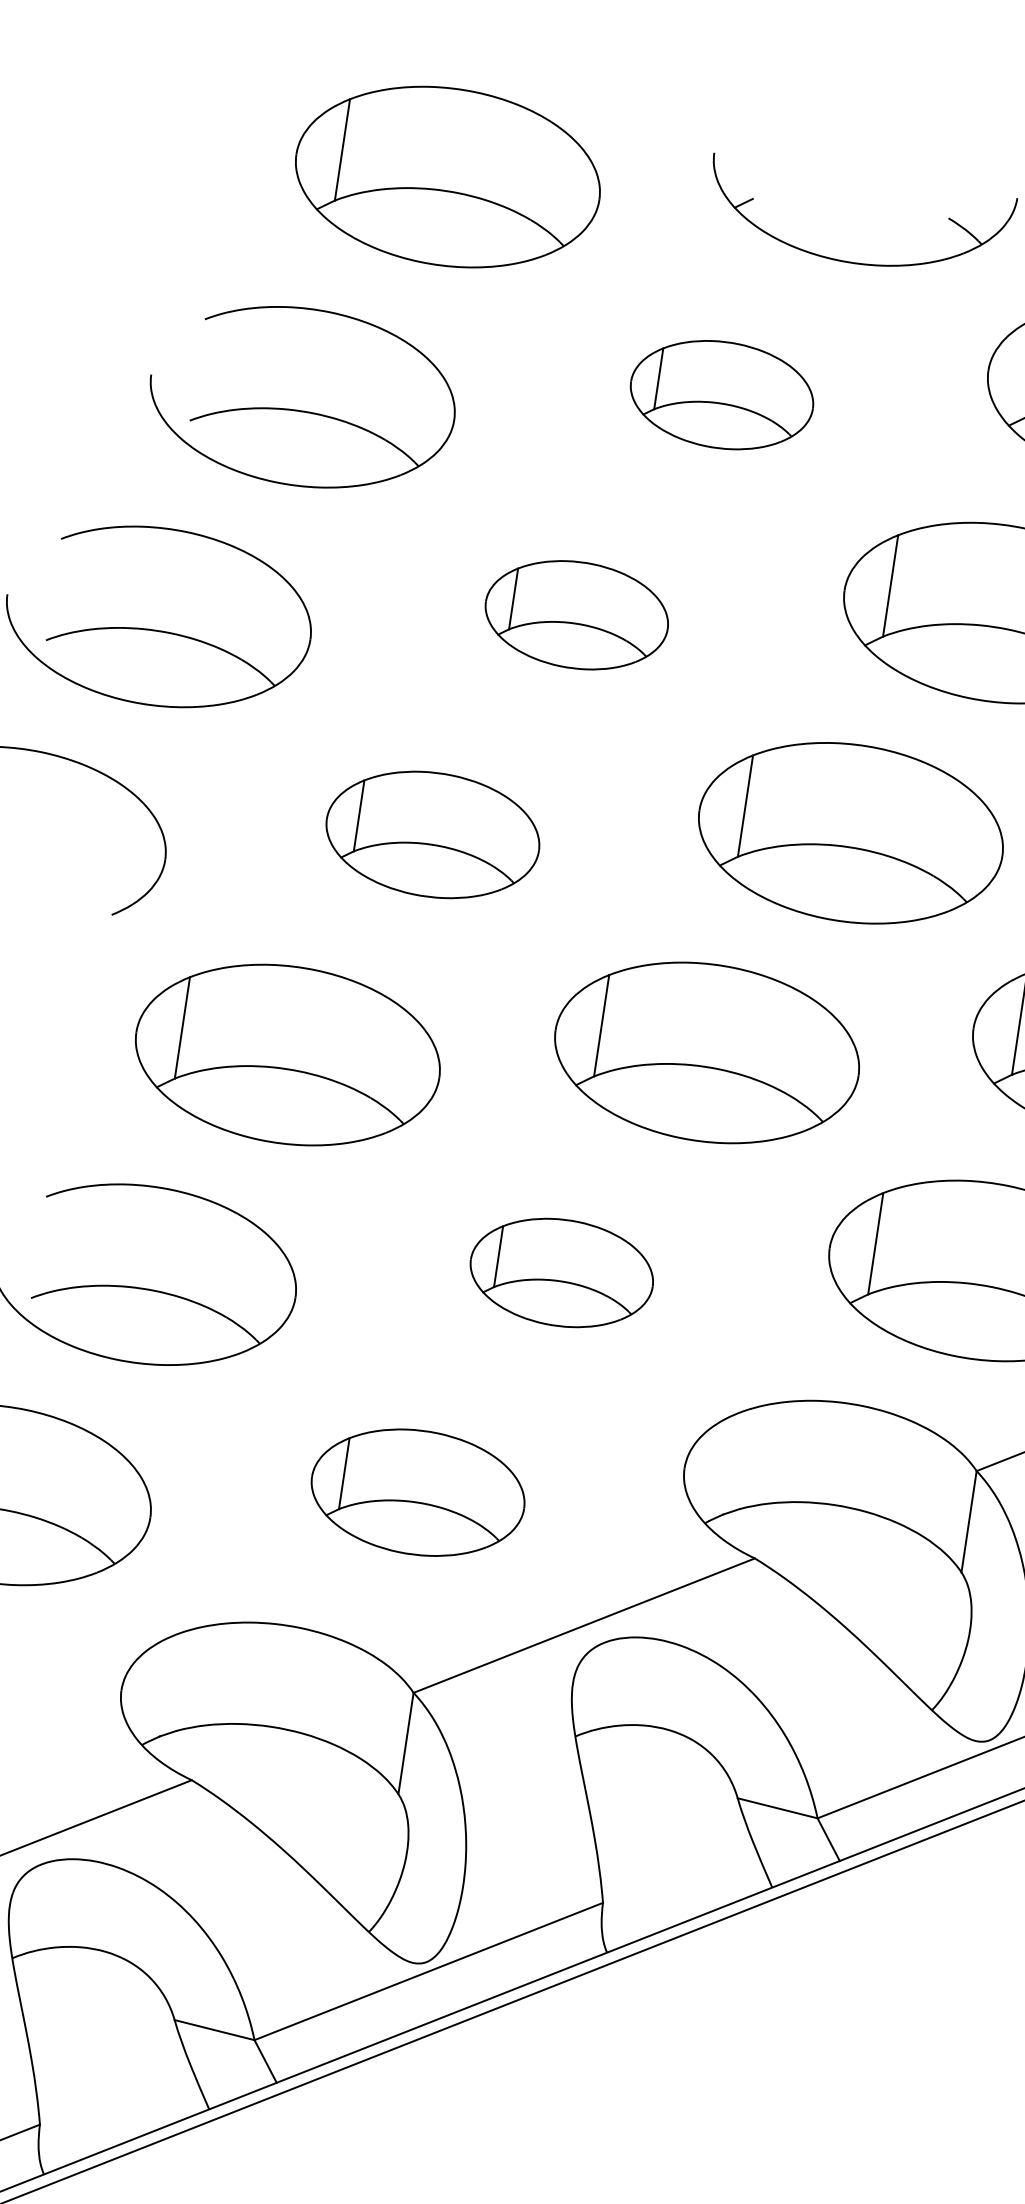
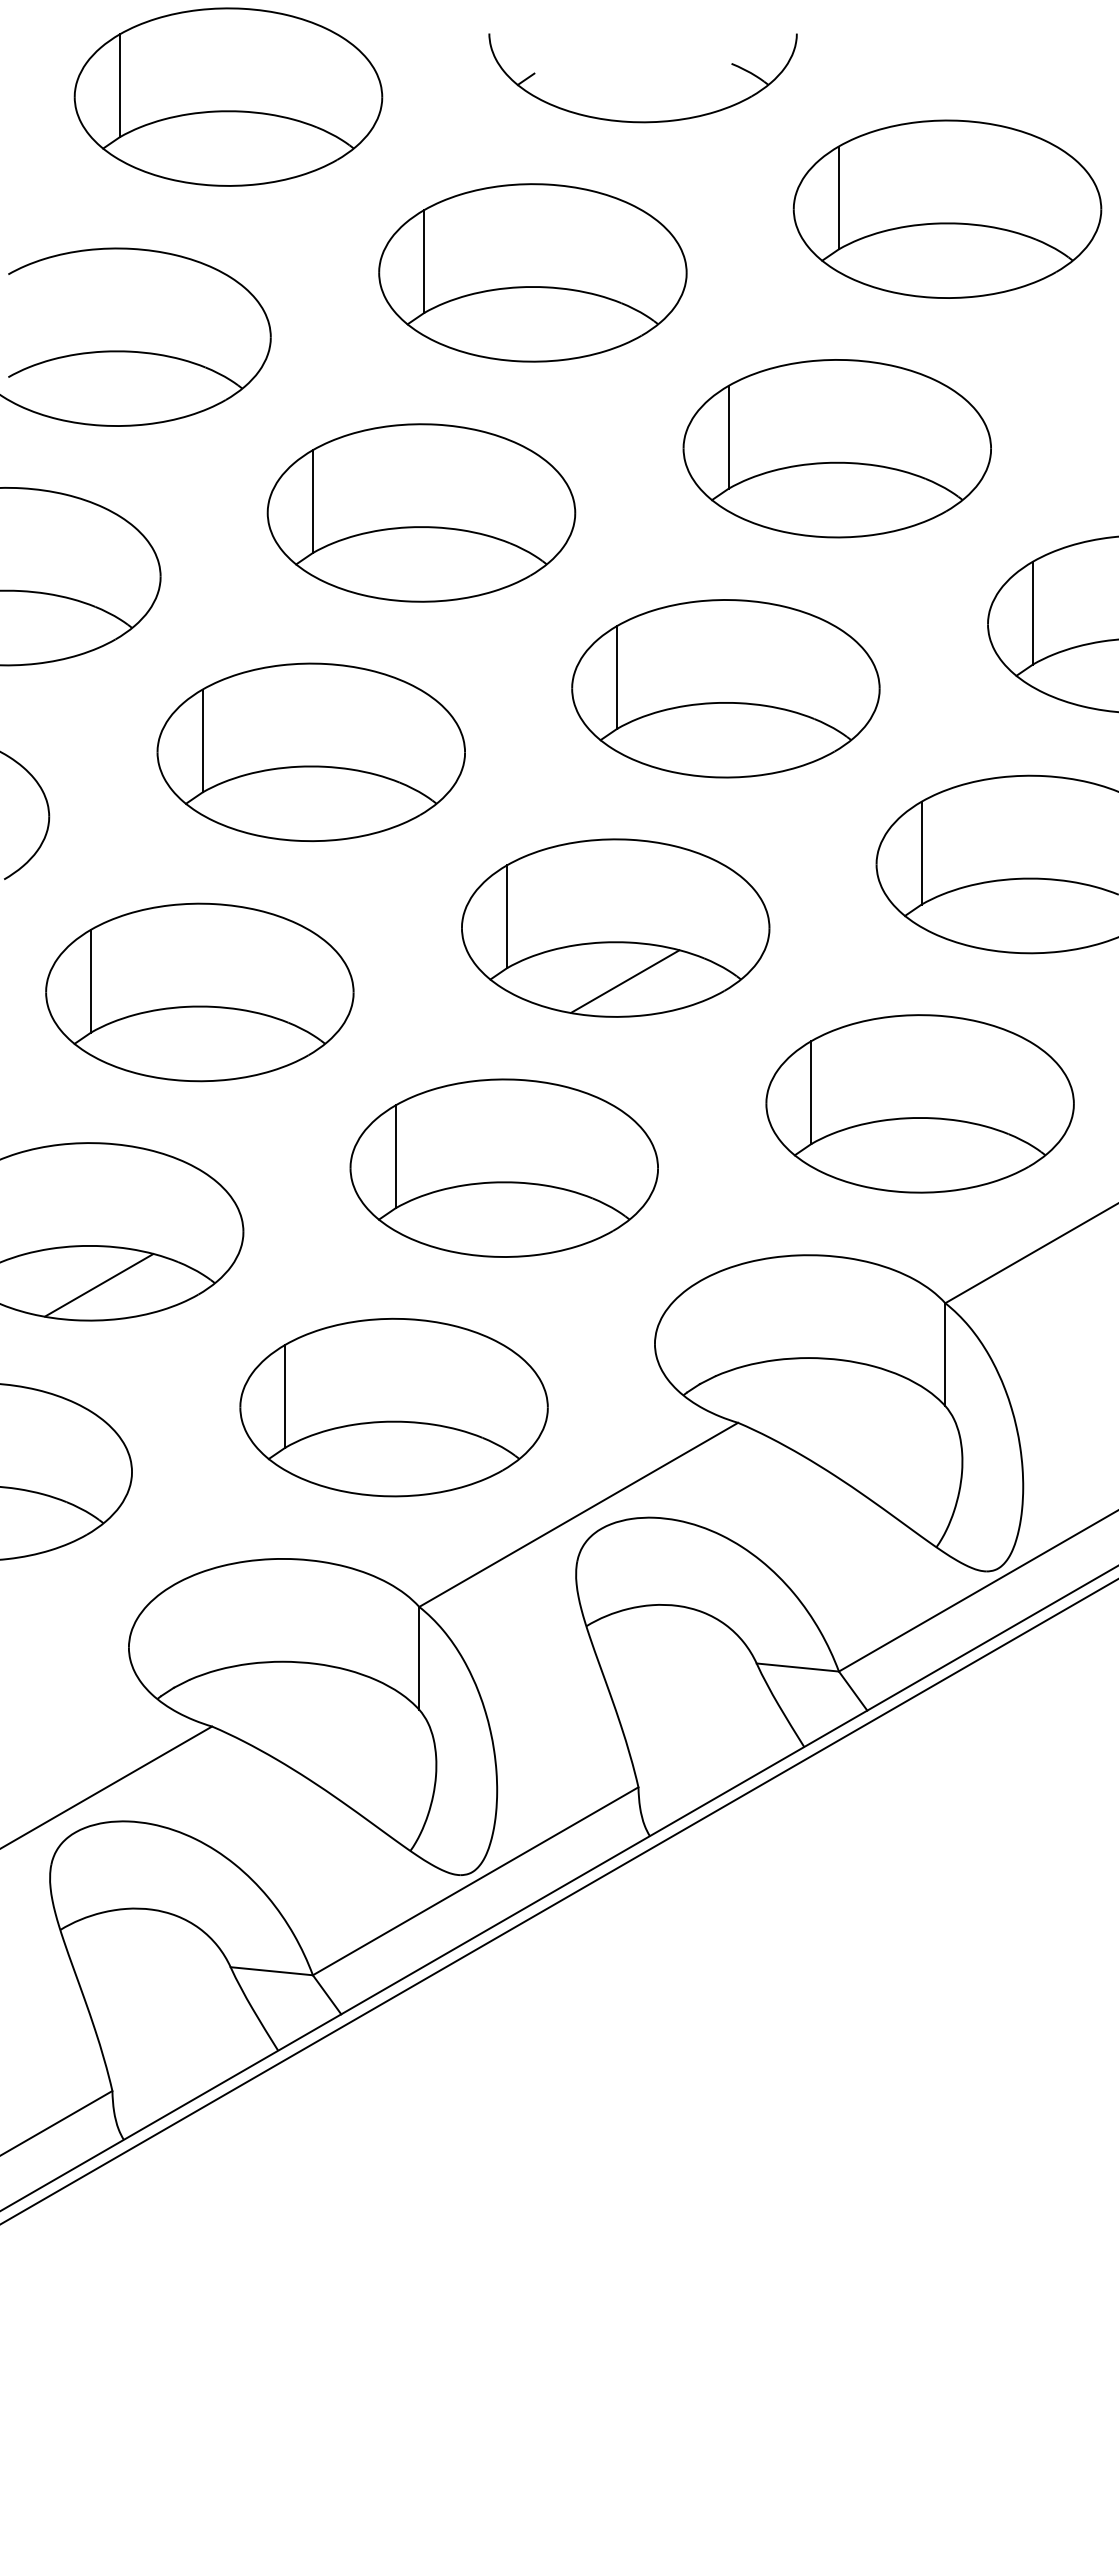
part: (721, 394) -> (532, 272), size x1.67
part: (576, 614) -> (421, 512), size x1.67
part: (432, 834) -> (310, 752), size x1.43
line: (708, 1106) -> (625, 981), added
part: (561, 1272) -> (503, 1167), size x1.67
line: (145, 1329) -> (99, 1285), added
part: (417, 1492) -> (393, 1407), size x1.43

